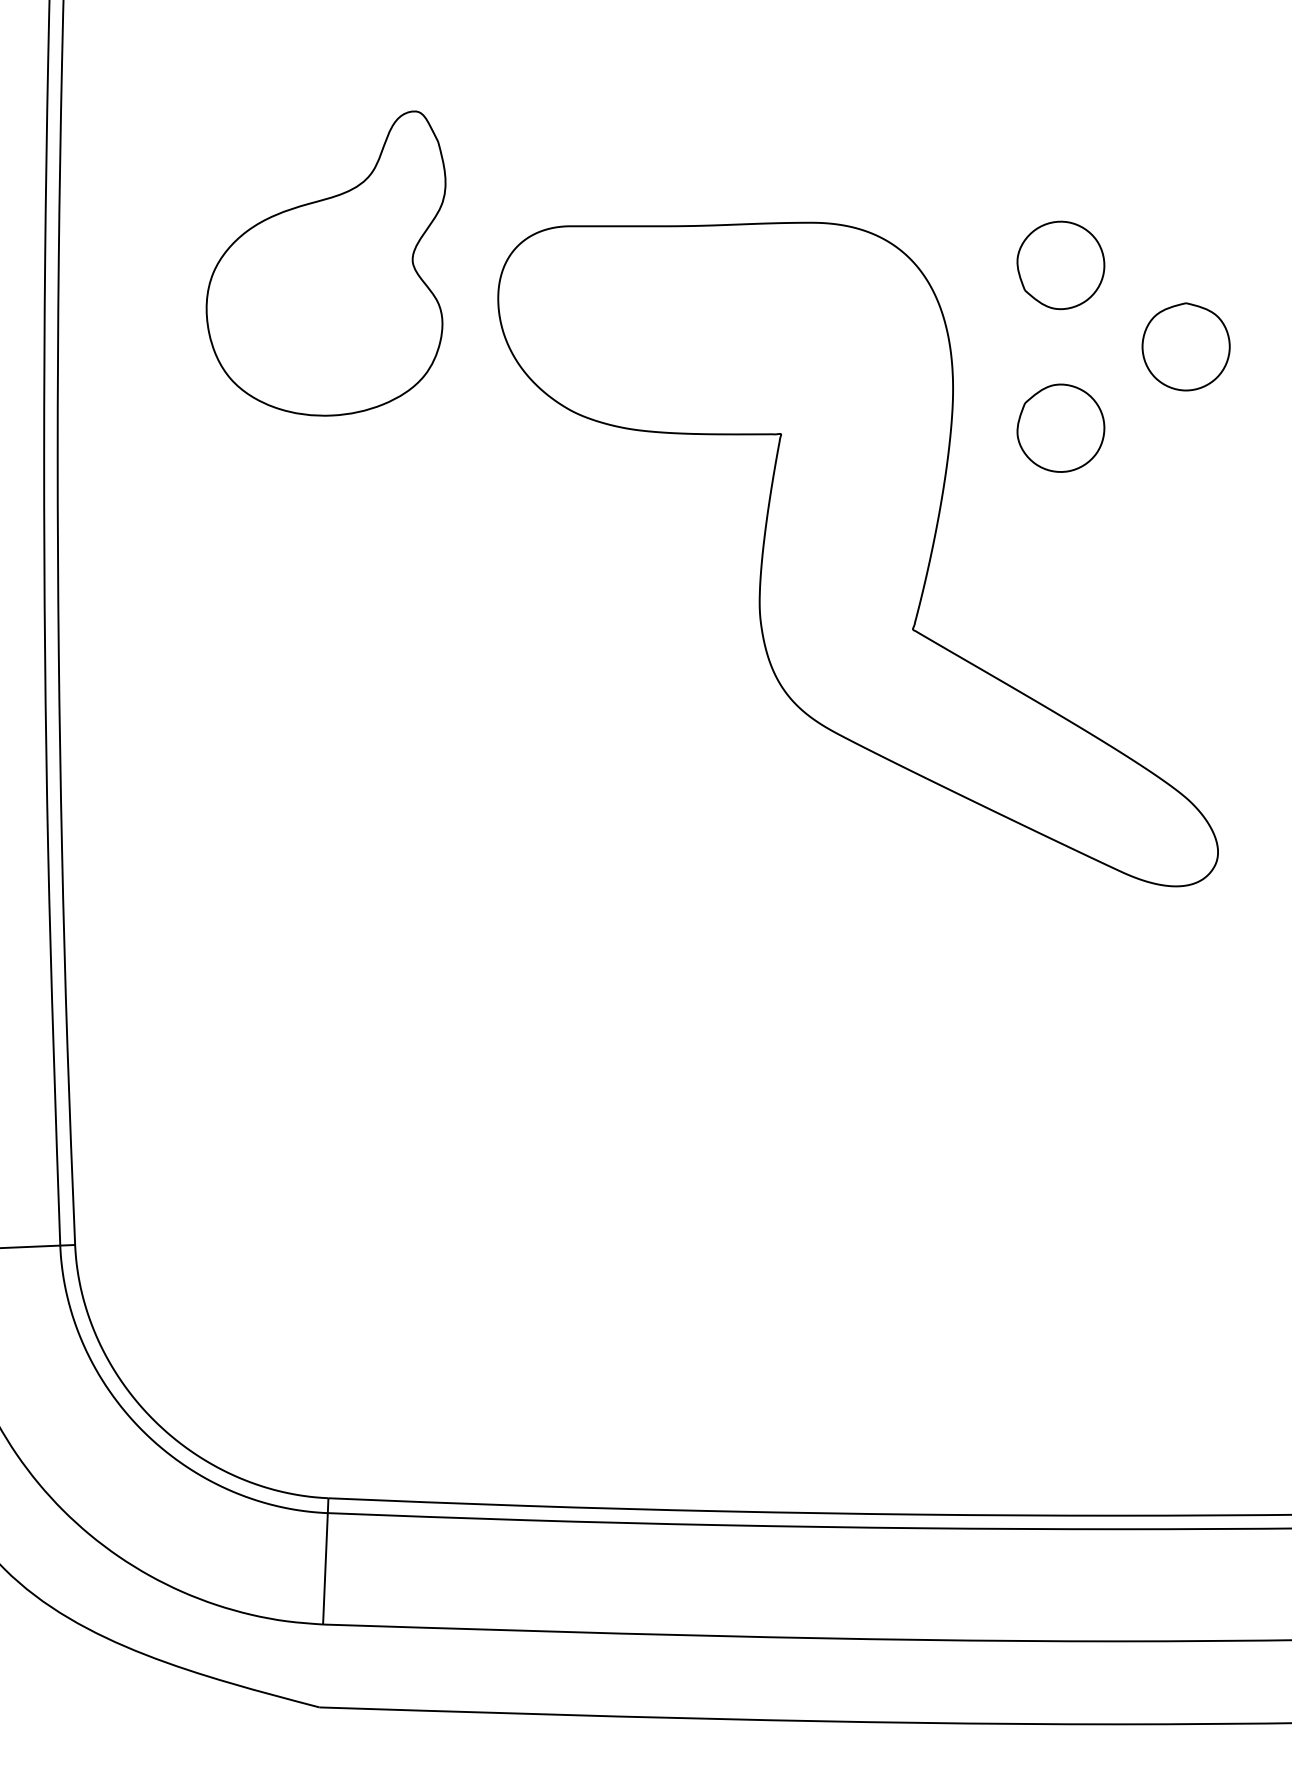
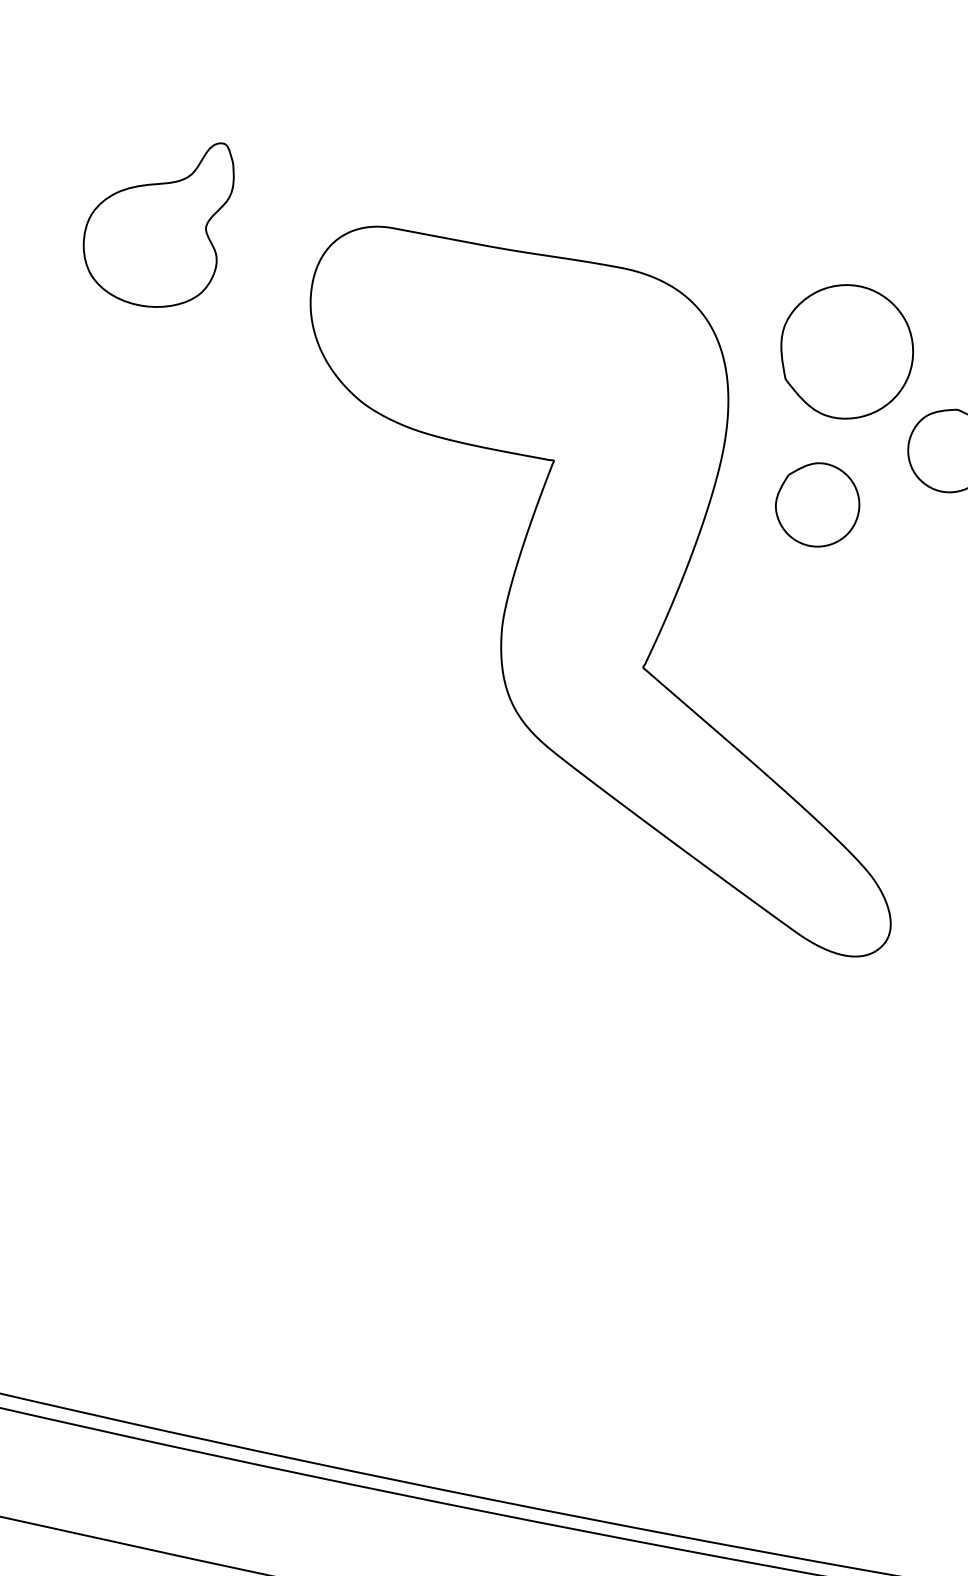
part: (325, 263) -> (156, 219), size x0.6
part: (1060, 265) -> (846, 351), size x1.6

